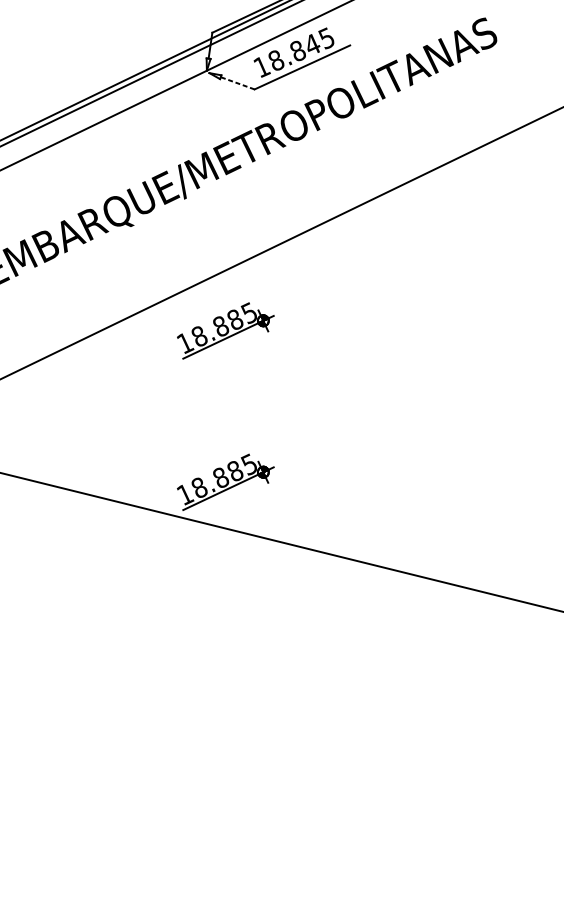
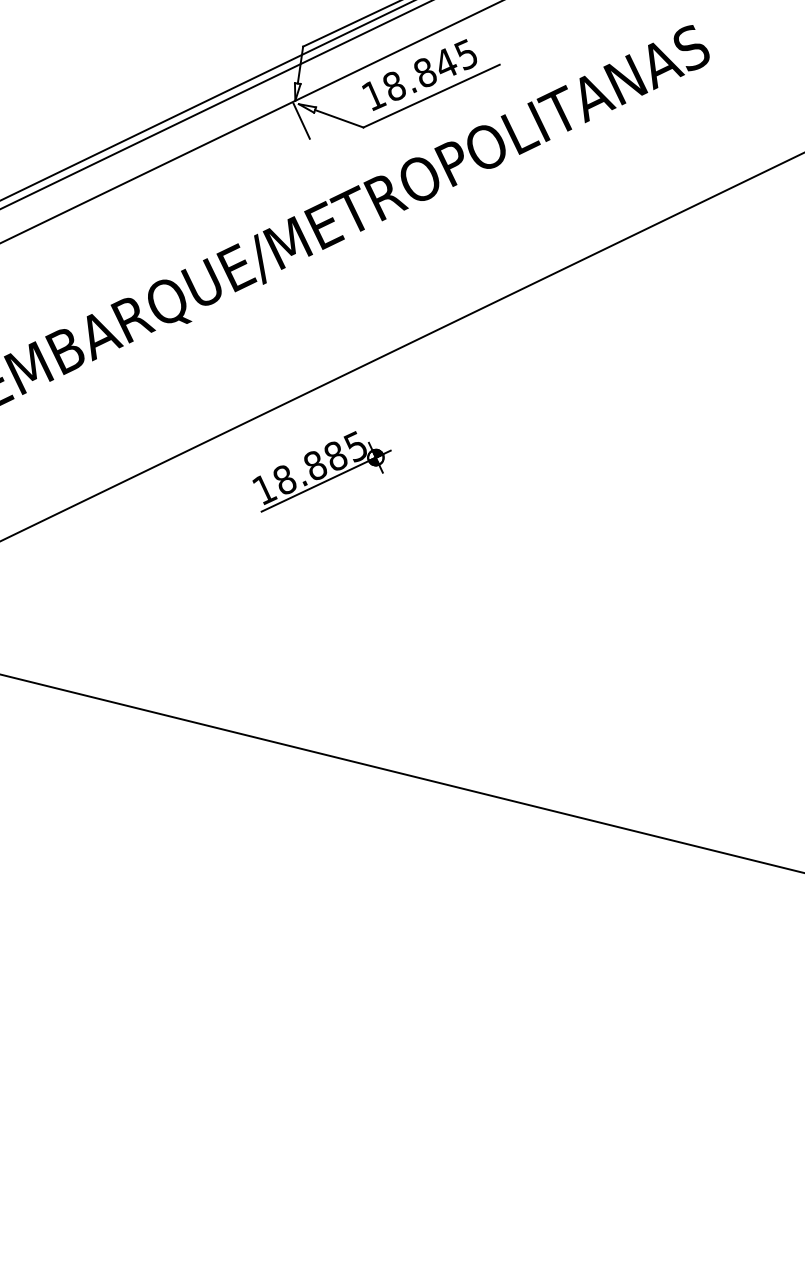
line: (237, 83) -> (339, 118), dashed -> solid
line: (211, 84) -> (301, 120), added
part: (225, 481) -> (321, 687), removed

